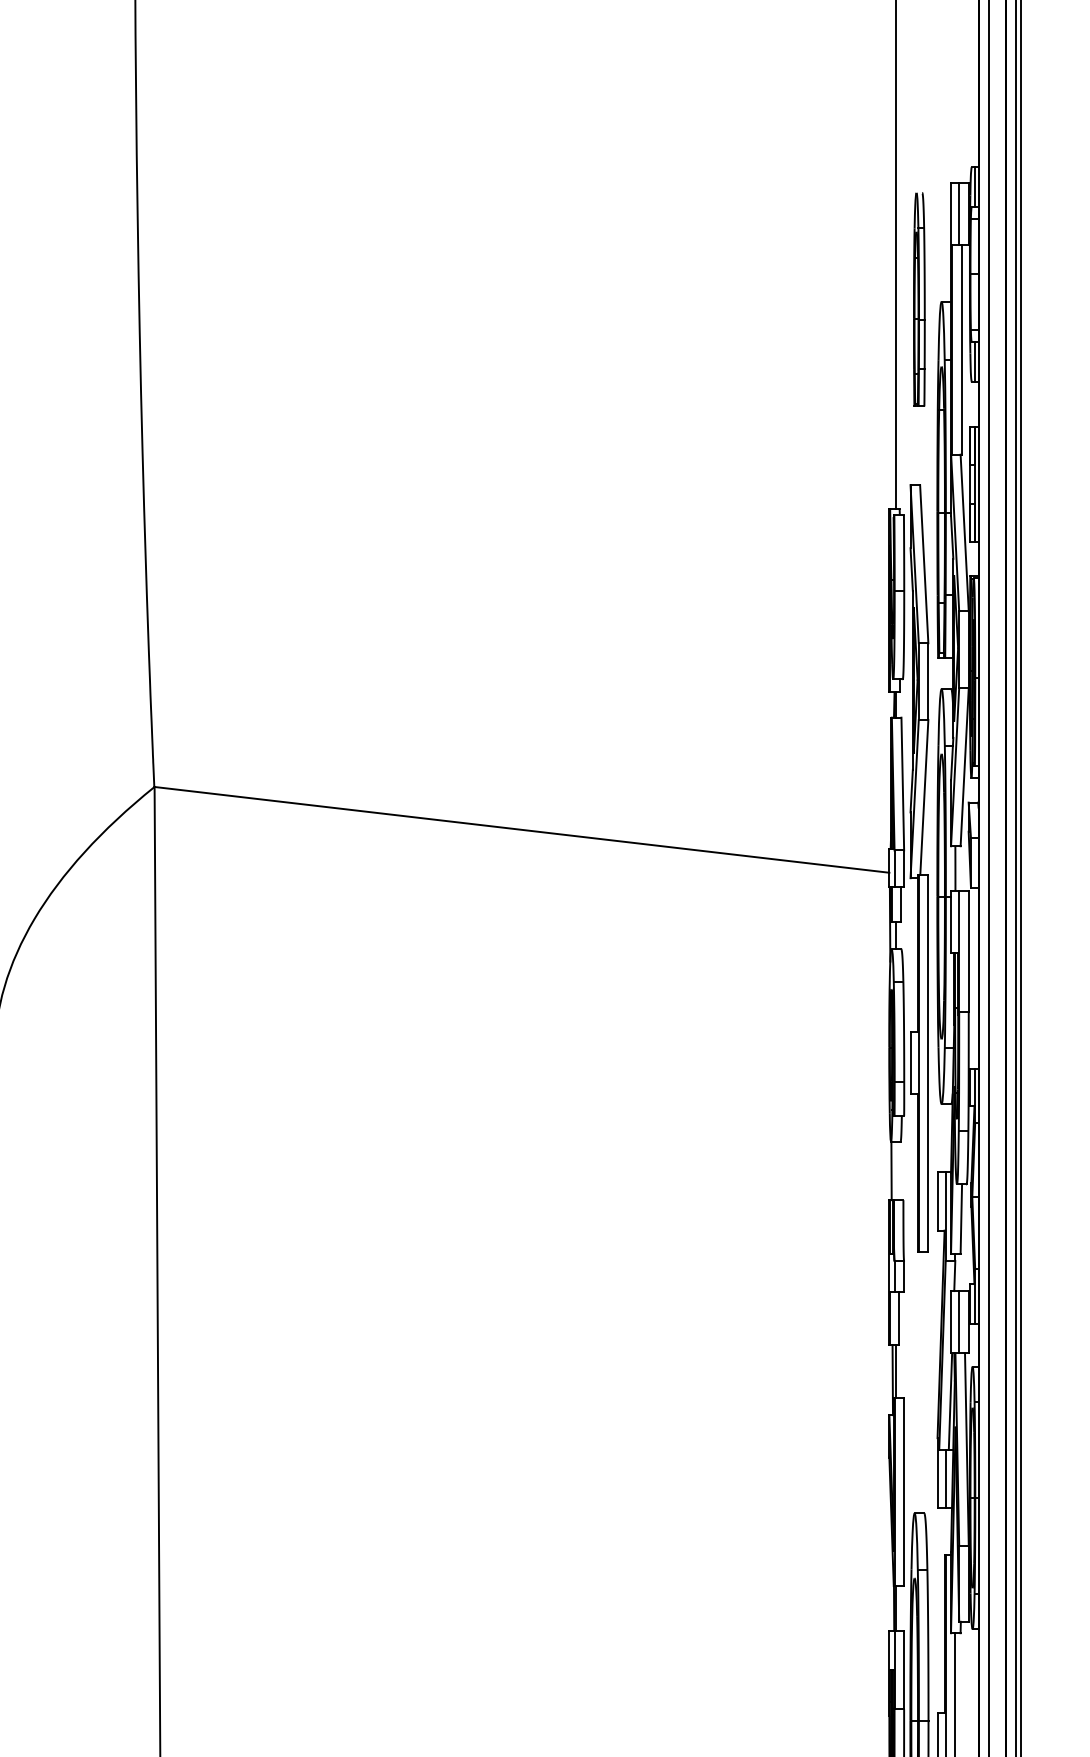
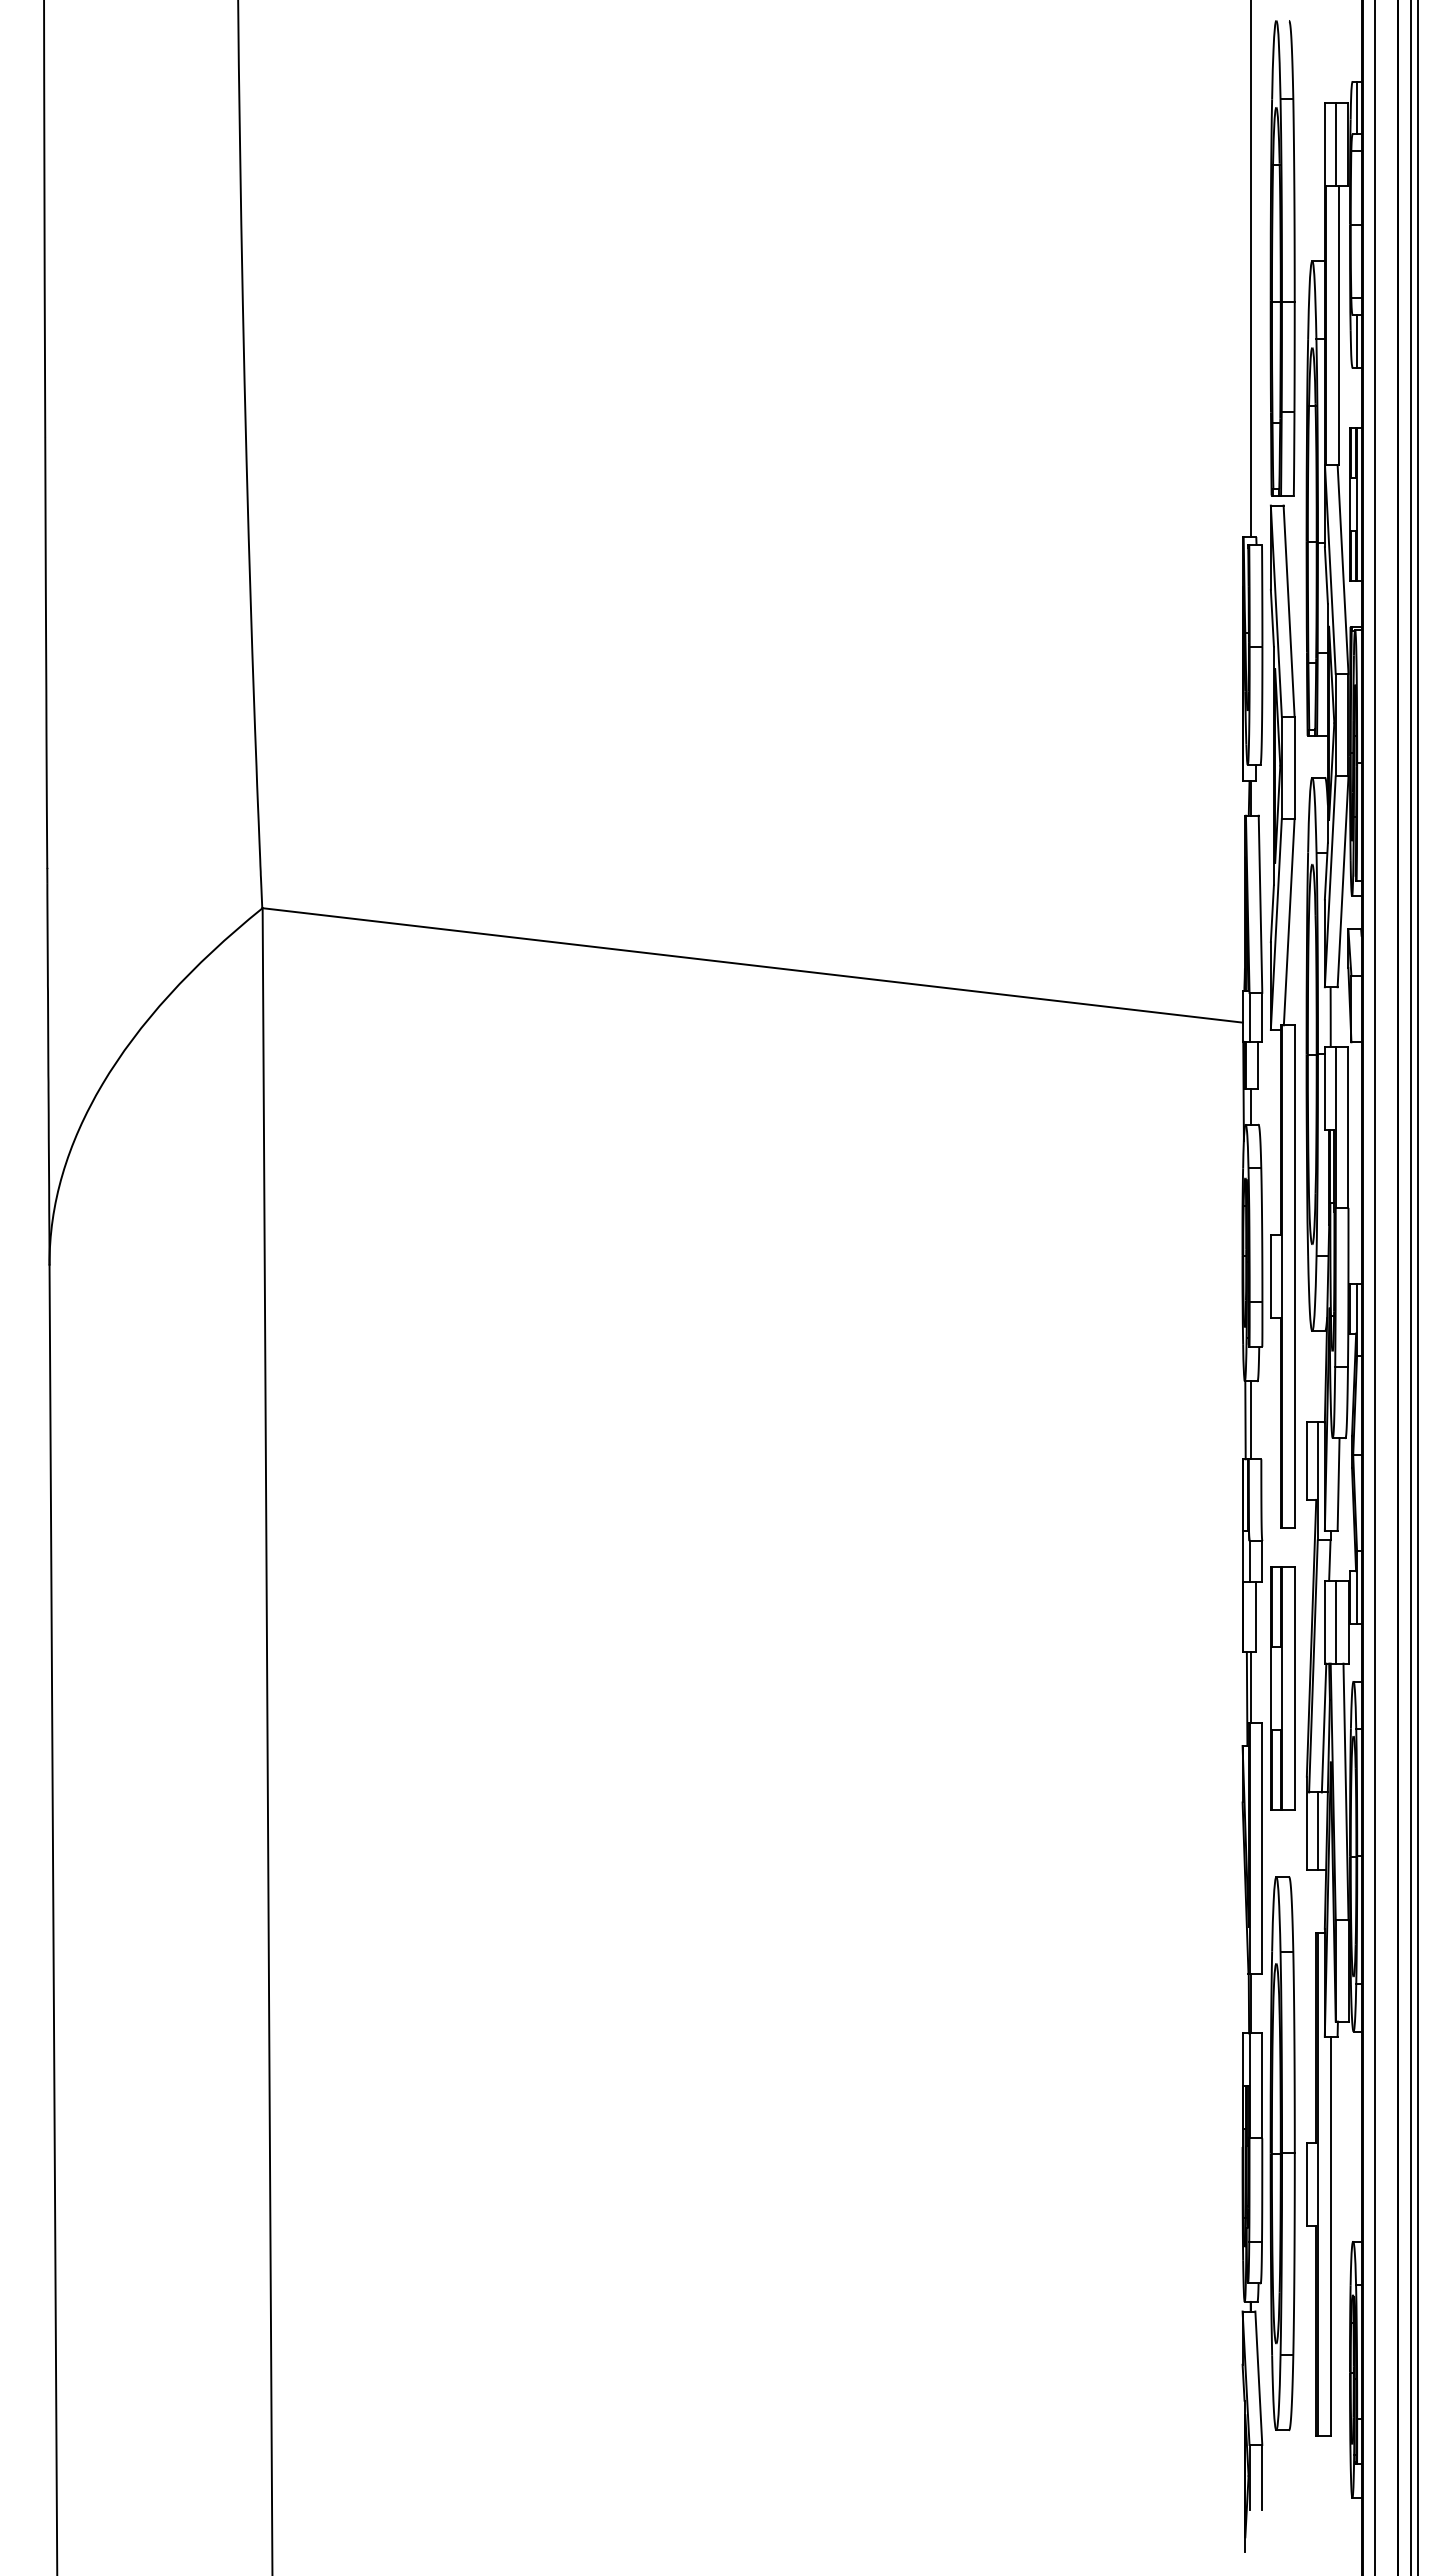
part: (919, 299) -> (1282, 258), size x1.67
line: (896, 1171) -> (1251, 1420), added
part: (919, 1372) -> (1282, 1688), added

